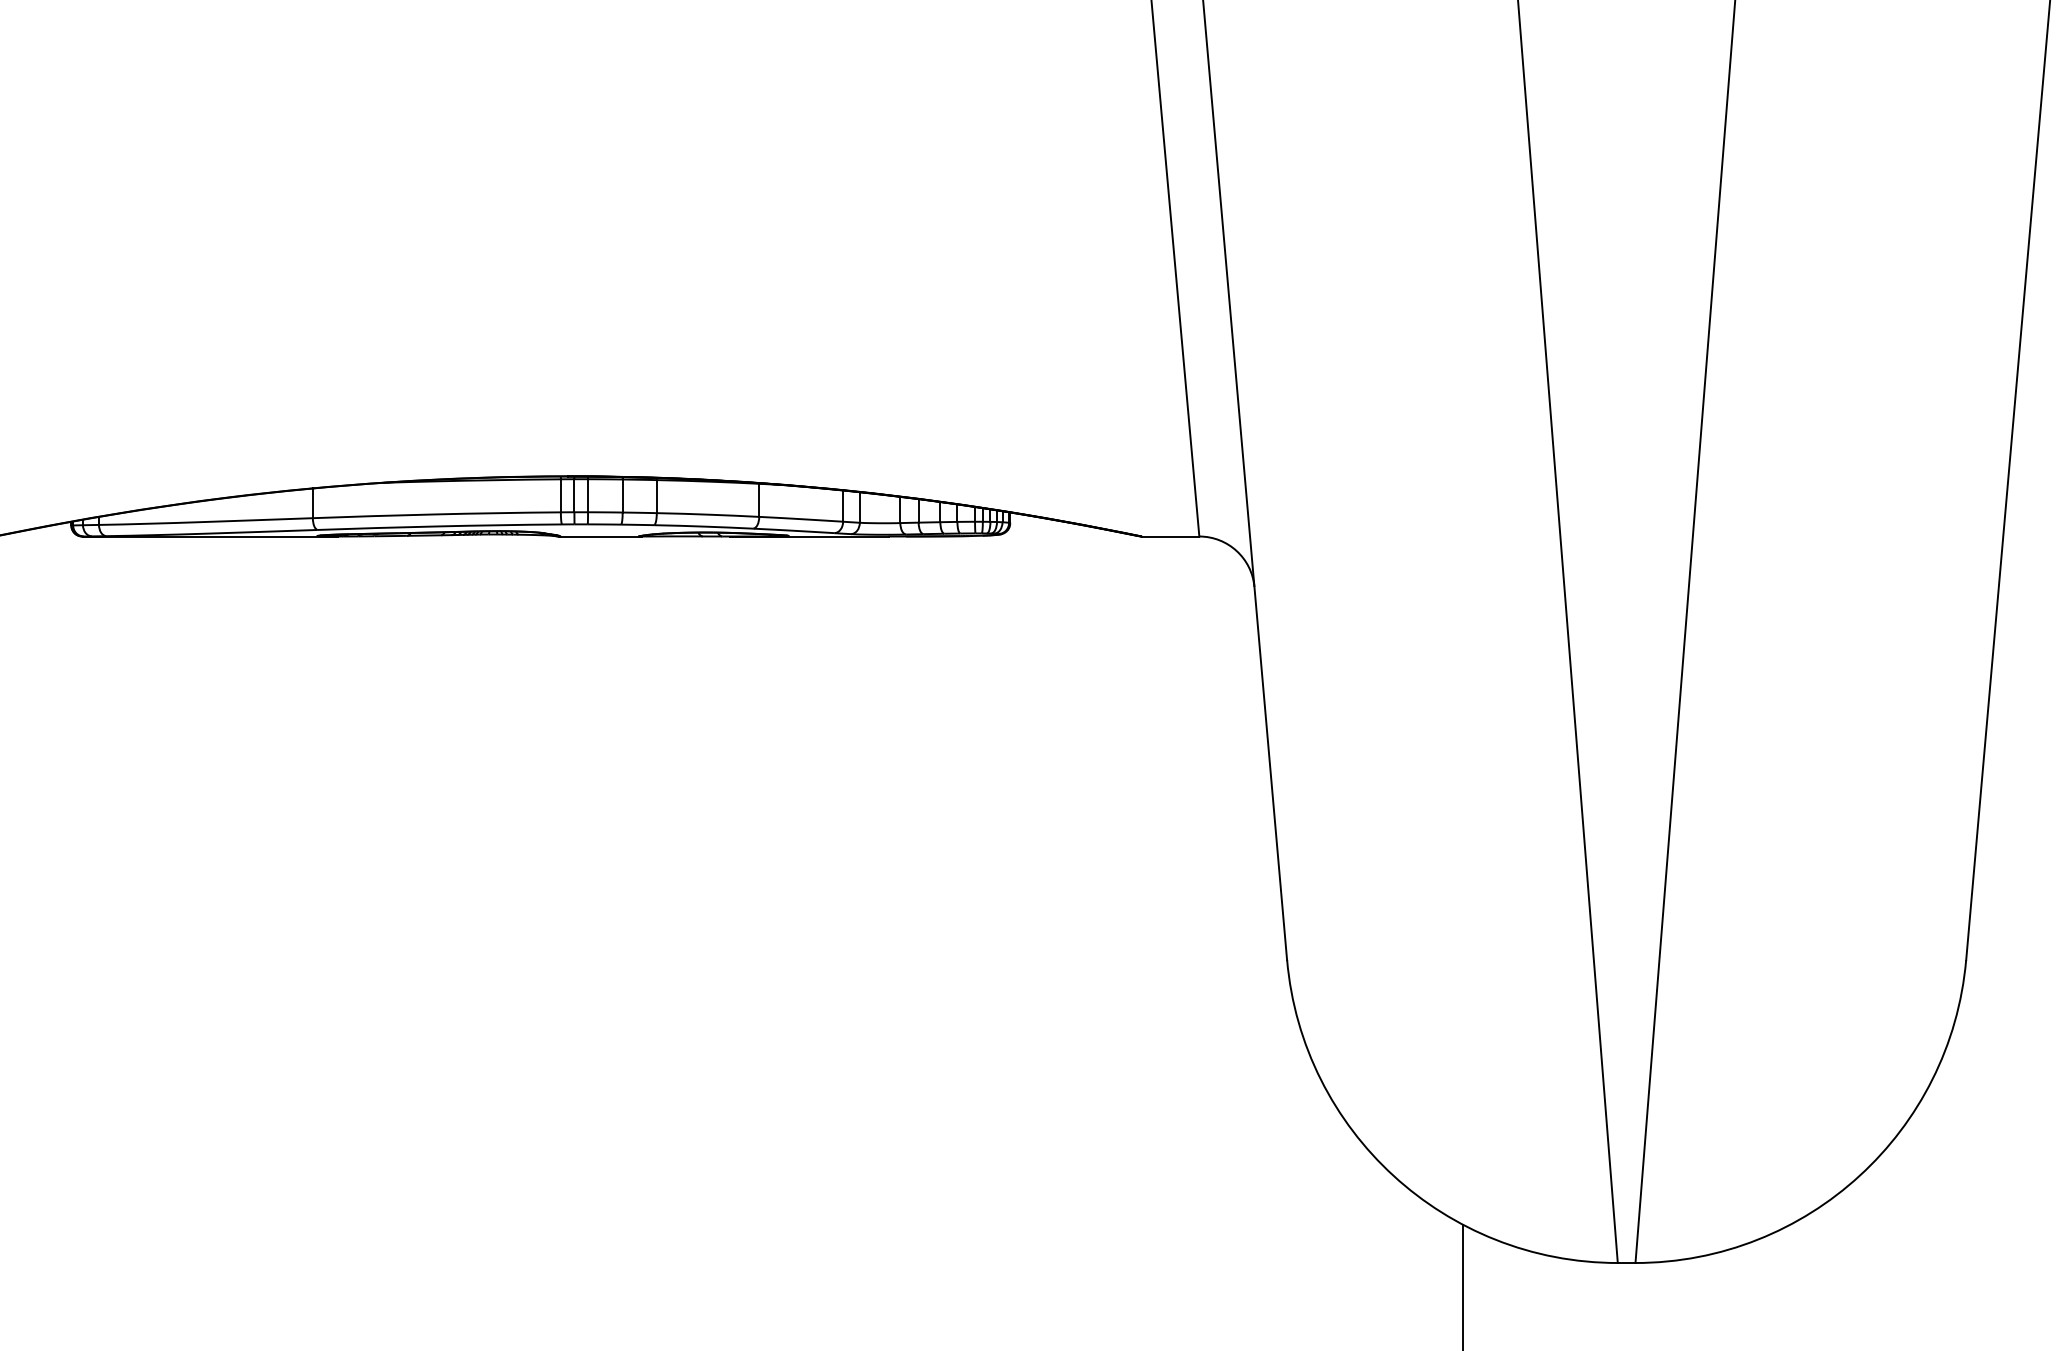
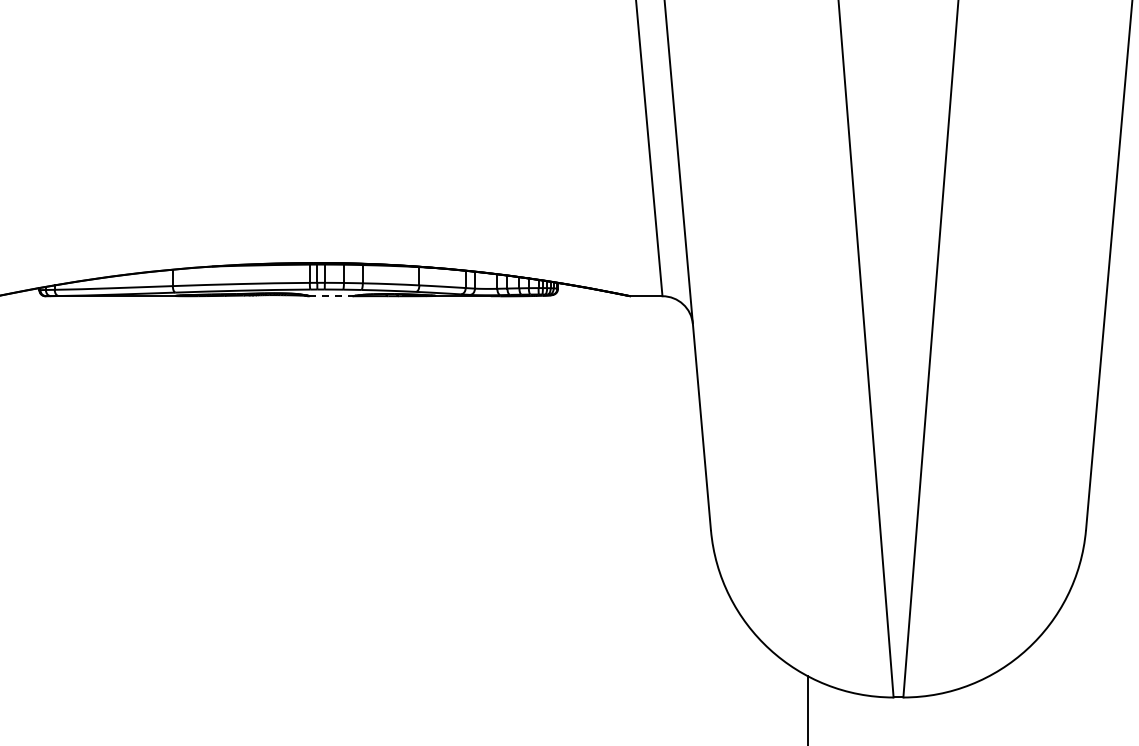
line: (600, 536) -> (331, 296), solid -> dashed

